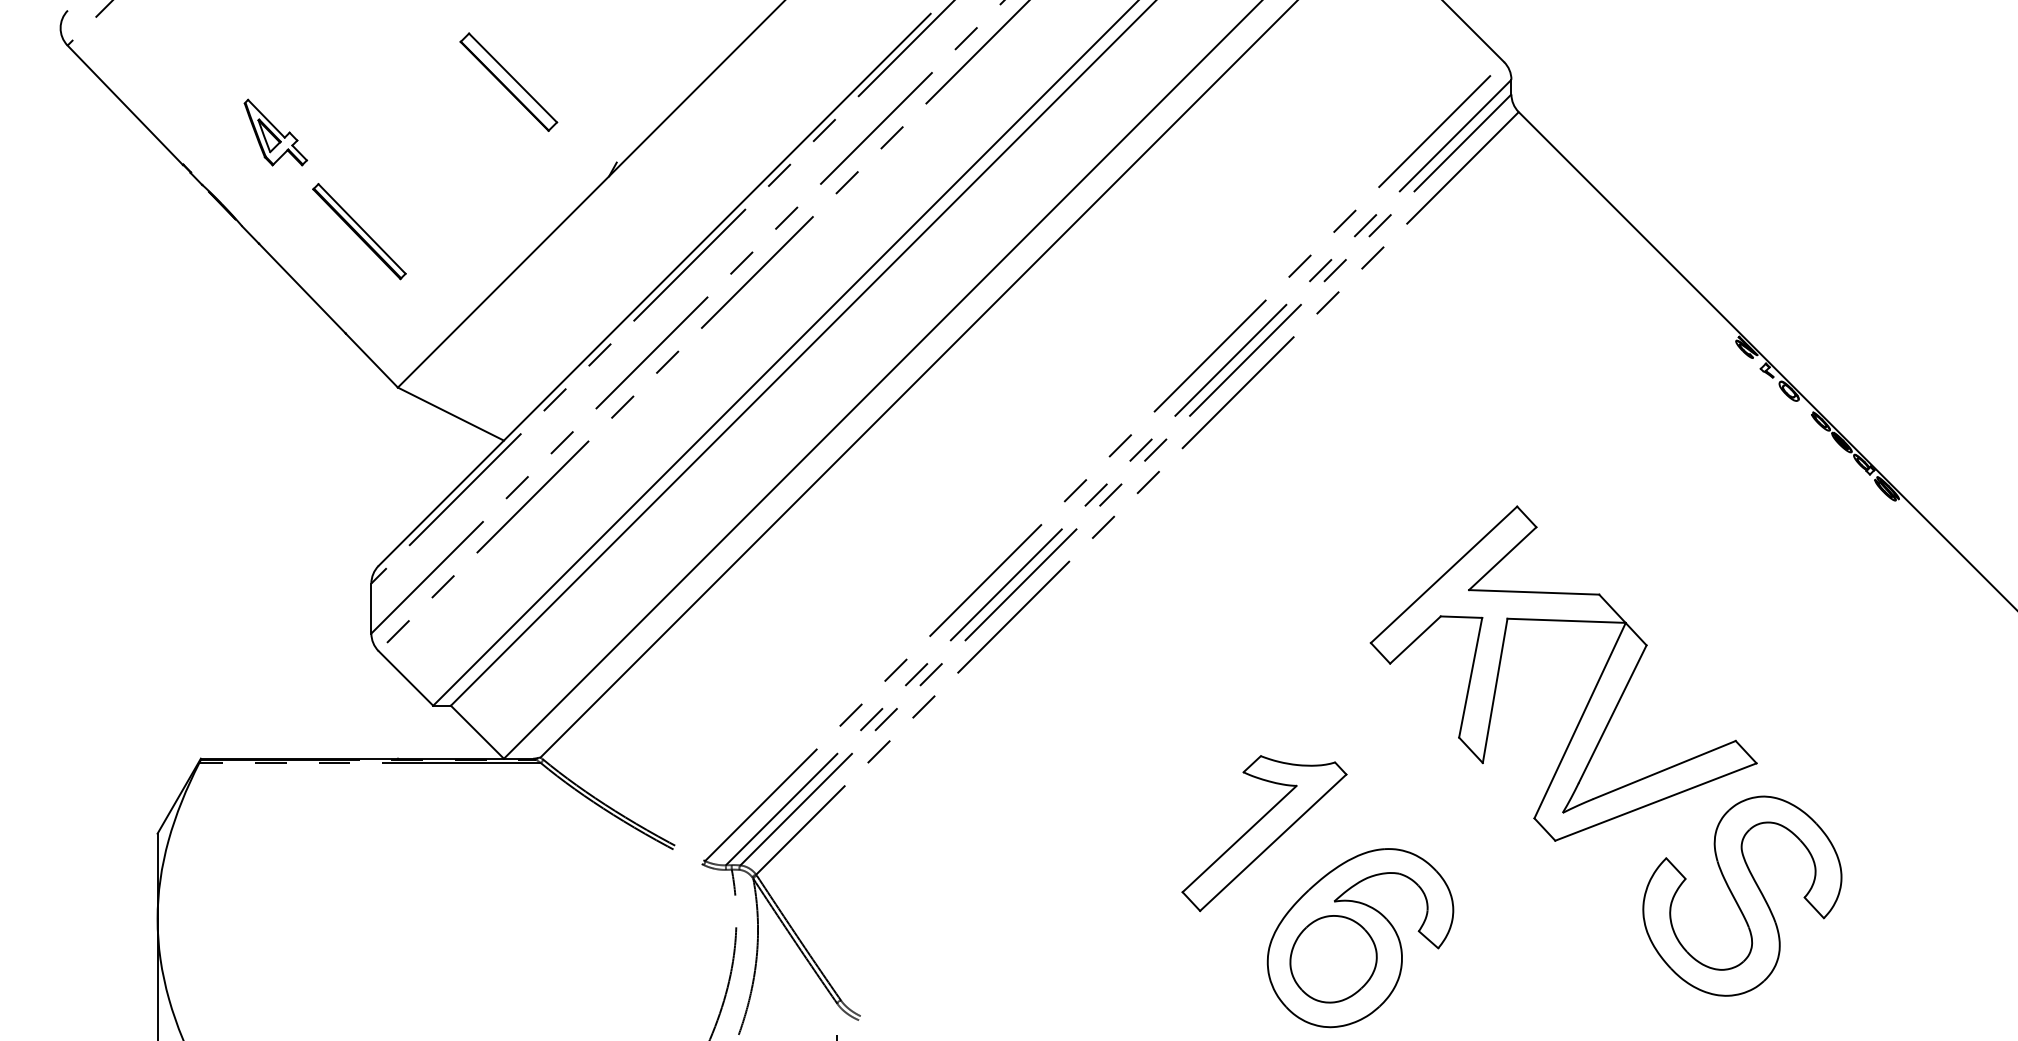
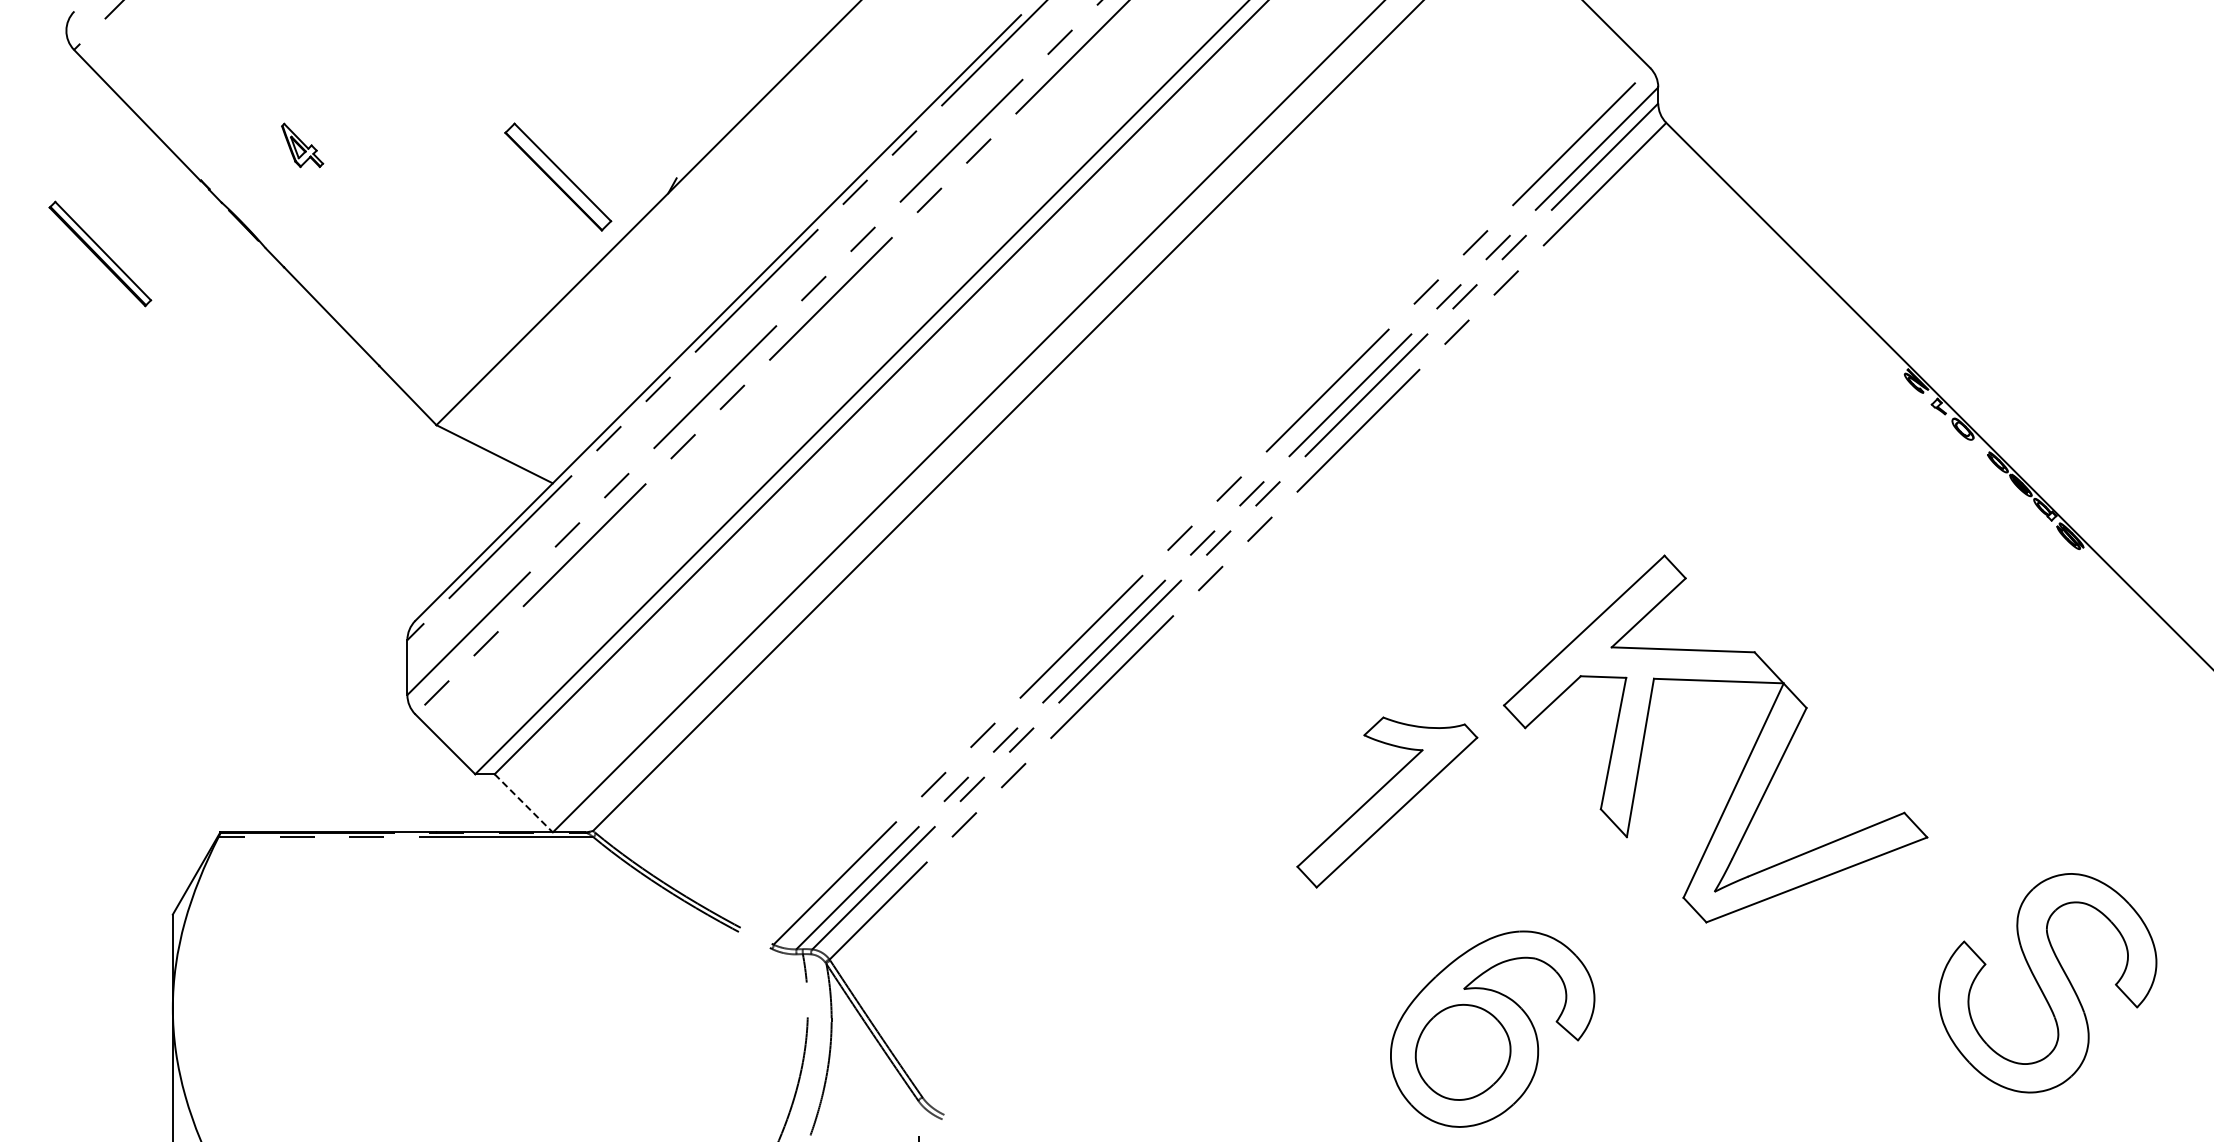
part: (509, 81) -> (558, 176), moved
part: (275, 132) -> (302, 145), size x0.6
part: (359, 231) -> (100, 253), moved
line: (478, 732) -> (524, 803), solid -> dashed
part: (1264, 833) -> (1387, 802), moved
part: (1742, 896) -> (2047, 983), moved

